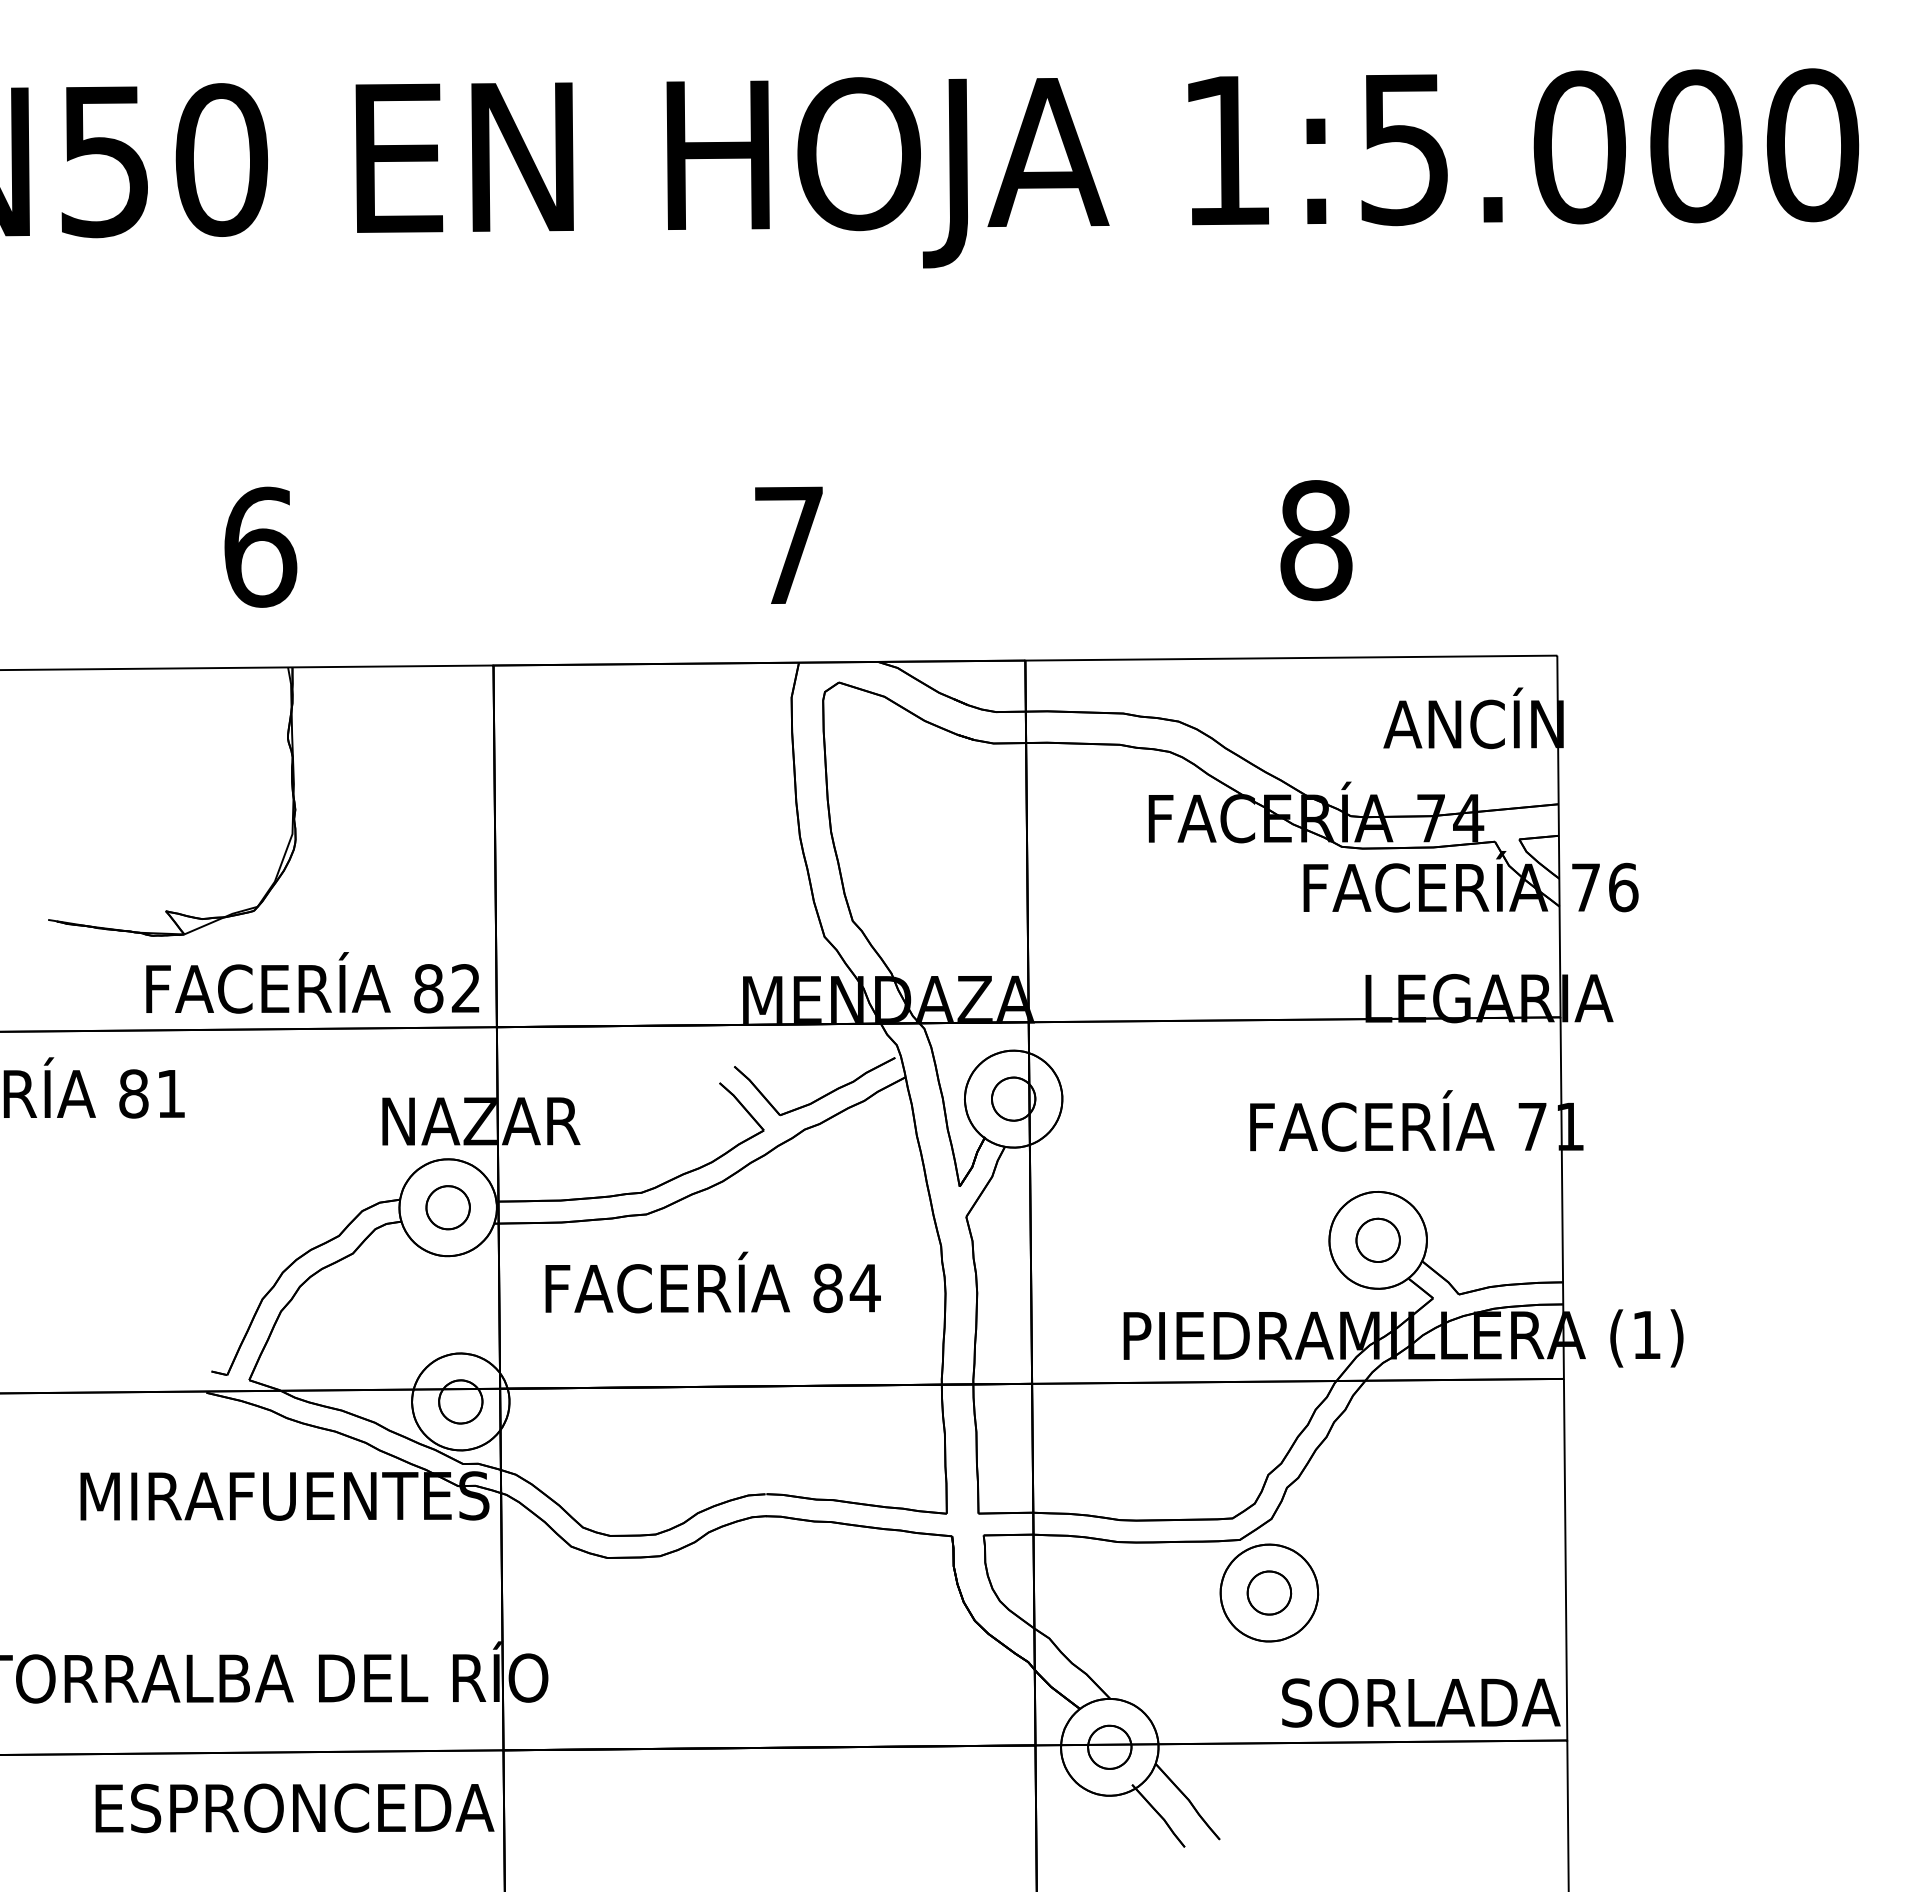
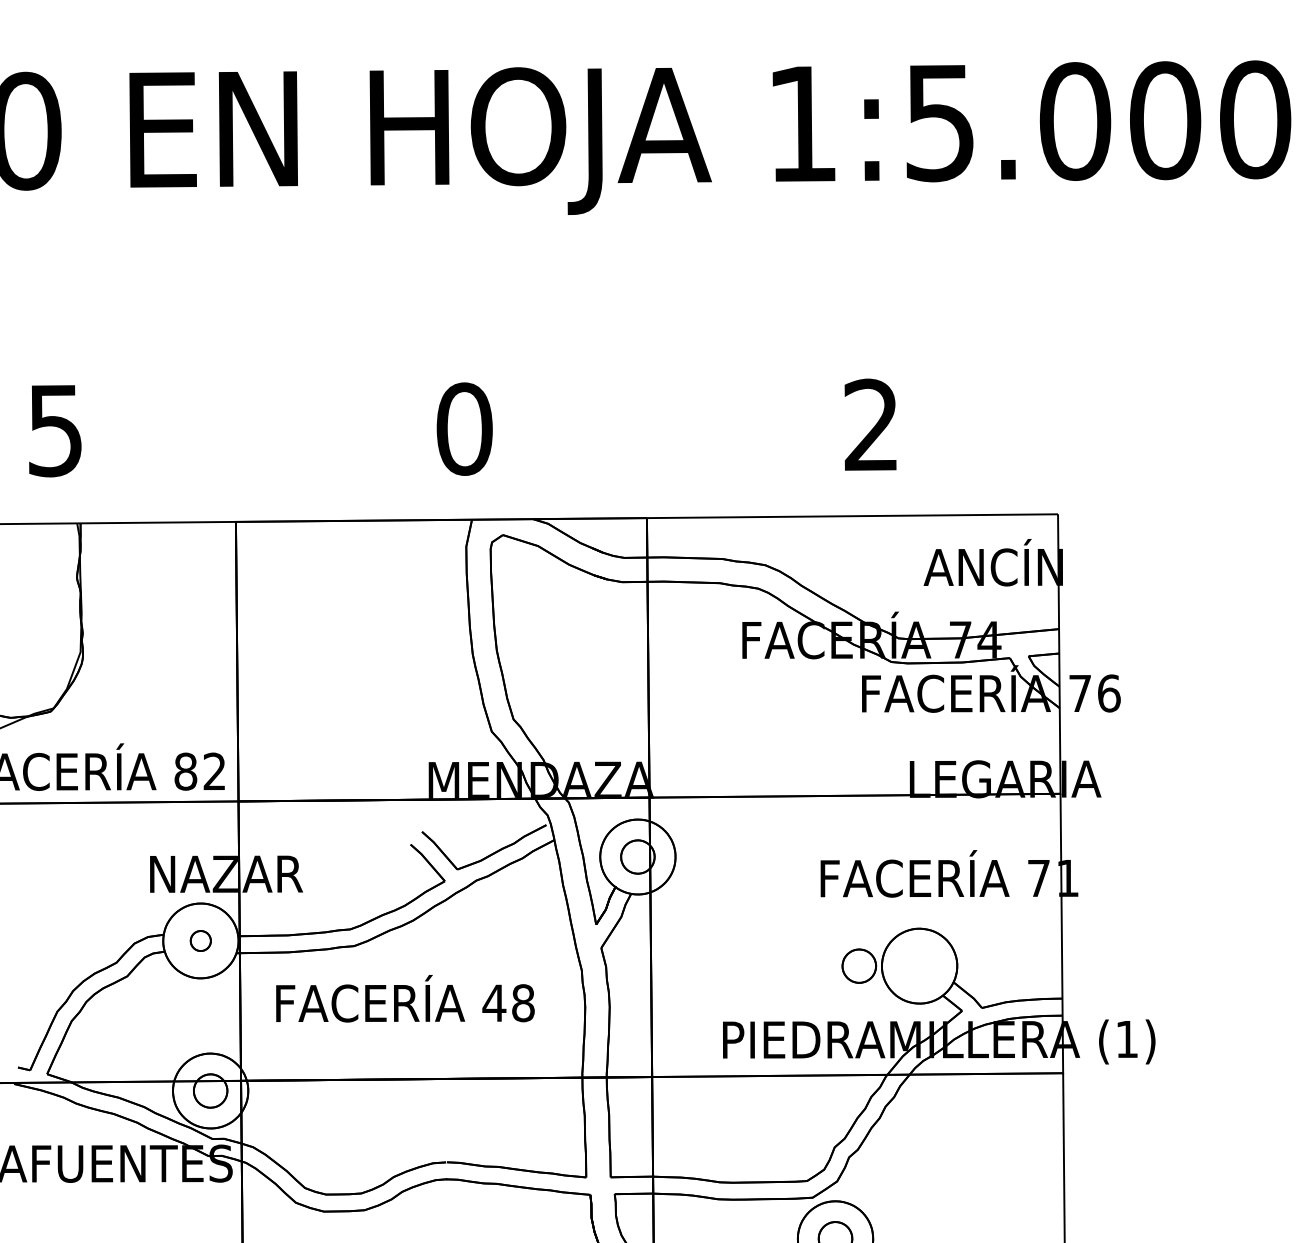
text: (1316, 540) -> (871, 425), 8 -> 2
text: (789, 545) -> (464, 429), 7 -> 0
text: (260, 546) -> (55, 429), 6 -> 5
part: (447, 1207) -> (200, 940), size x0.6
part: (1377, 1239) -> (858, 965), moved
text: (846, 1288) -> (508, 1003), 84 -> 48

